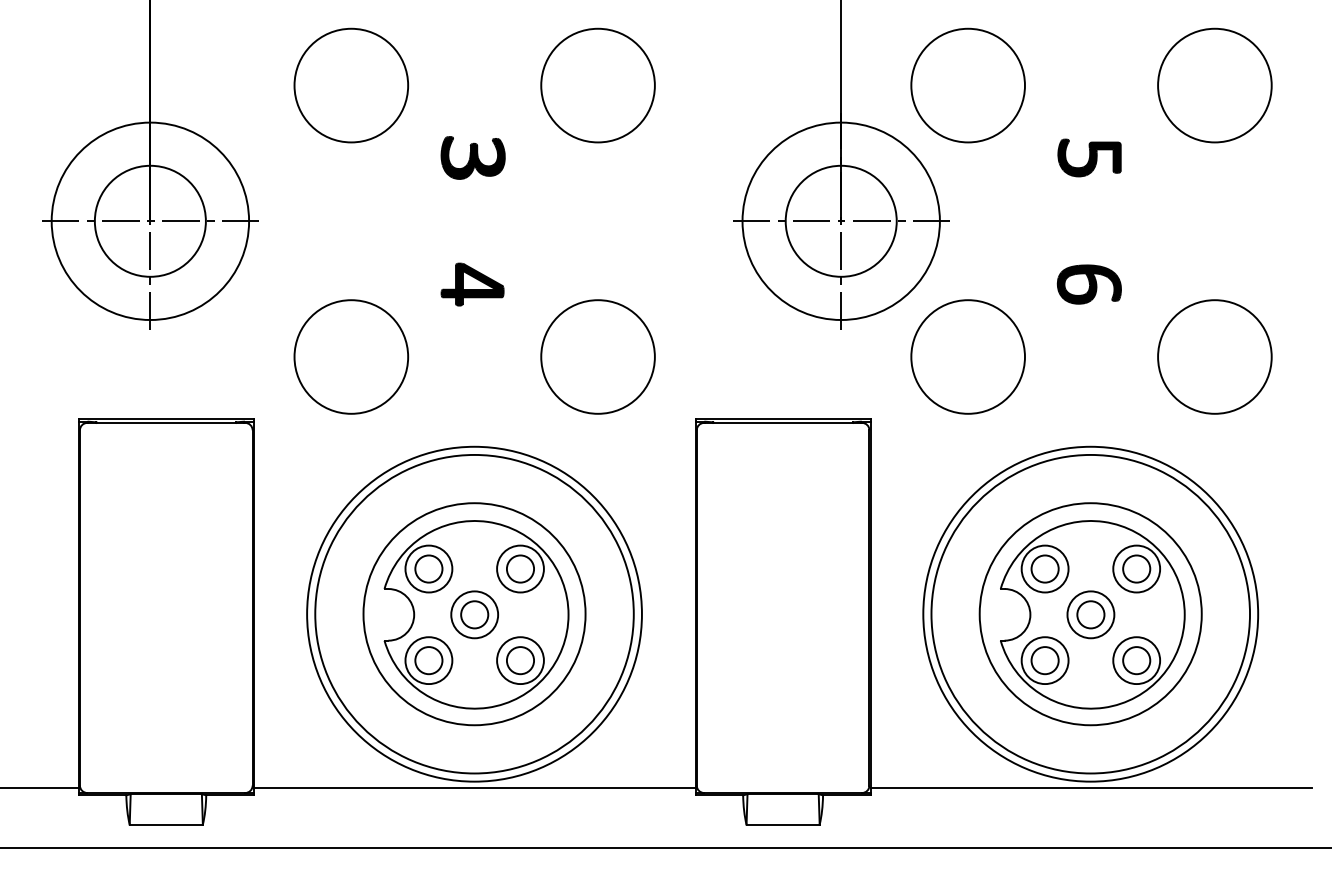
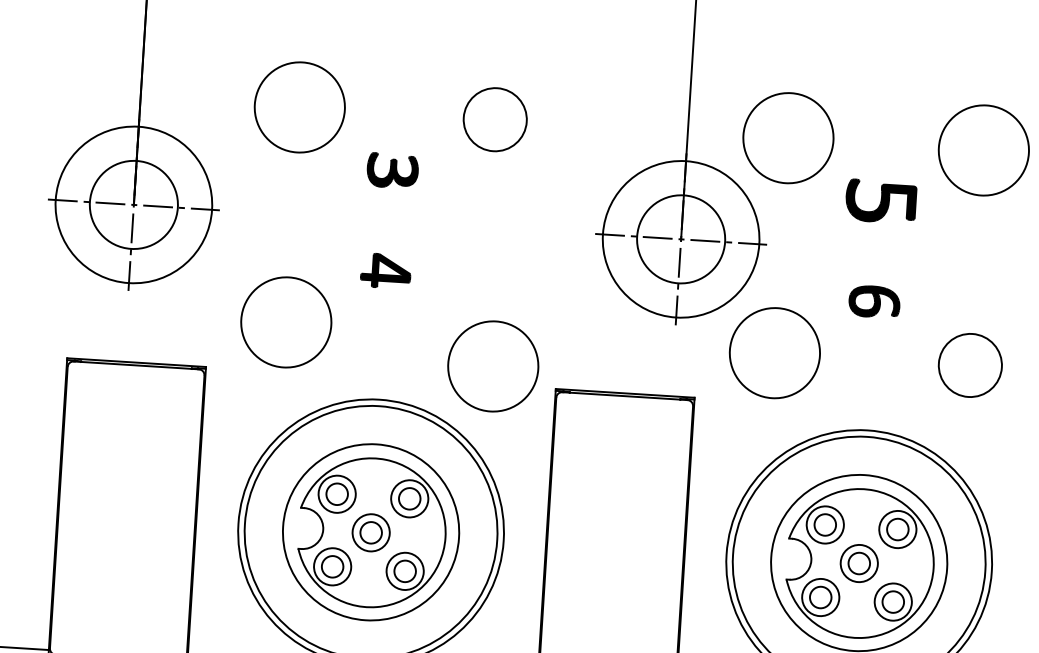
circle: (597, 85) -> (494, 119), size x0.7
part: (1089, 157) -> (880, 201), size x1.4
circle: (597, 356) -> (492, 366), moved
circle: (1214, 356) -> (970, 365), size x0.7

